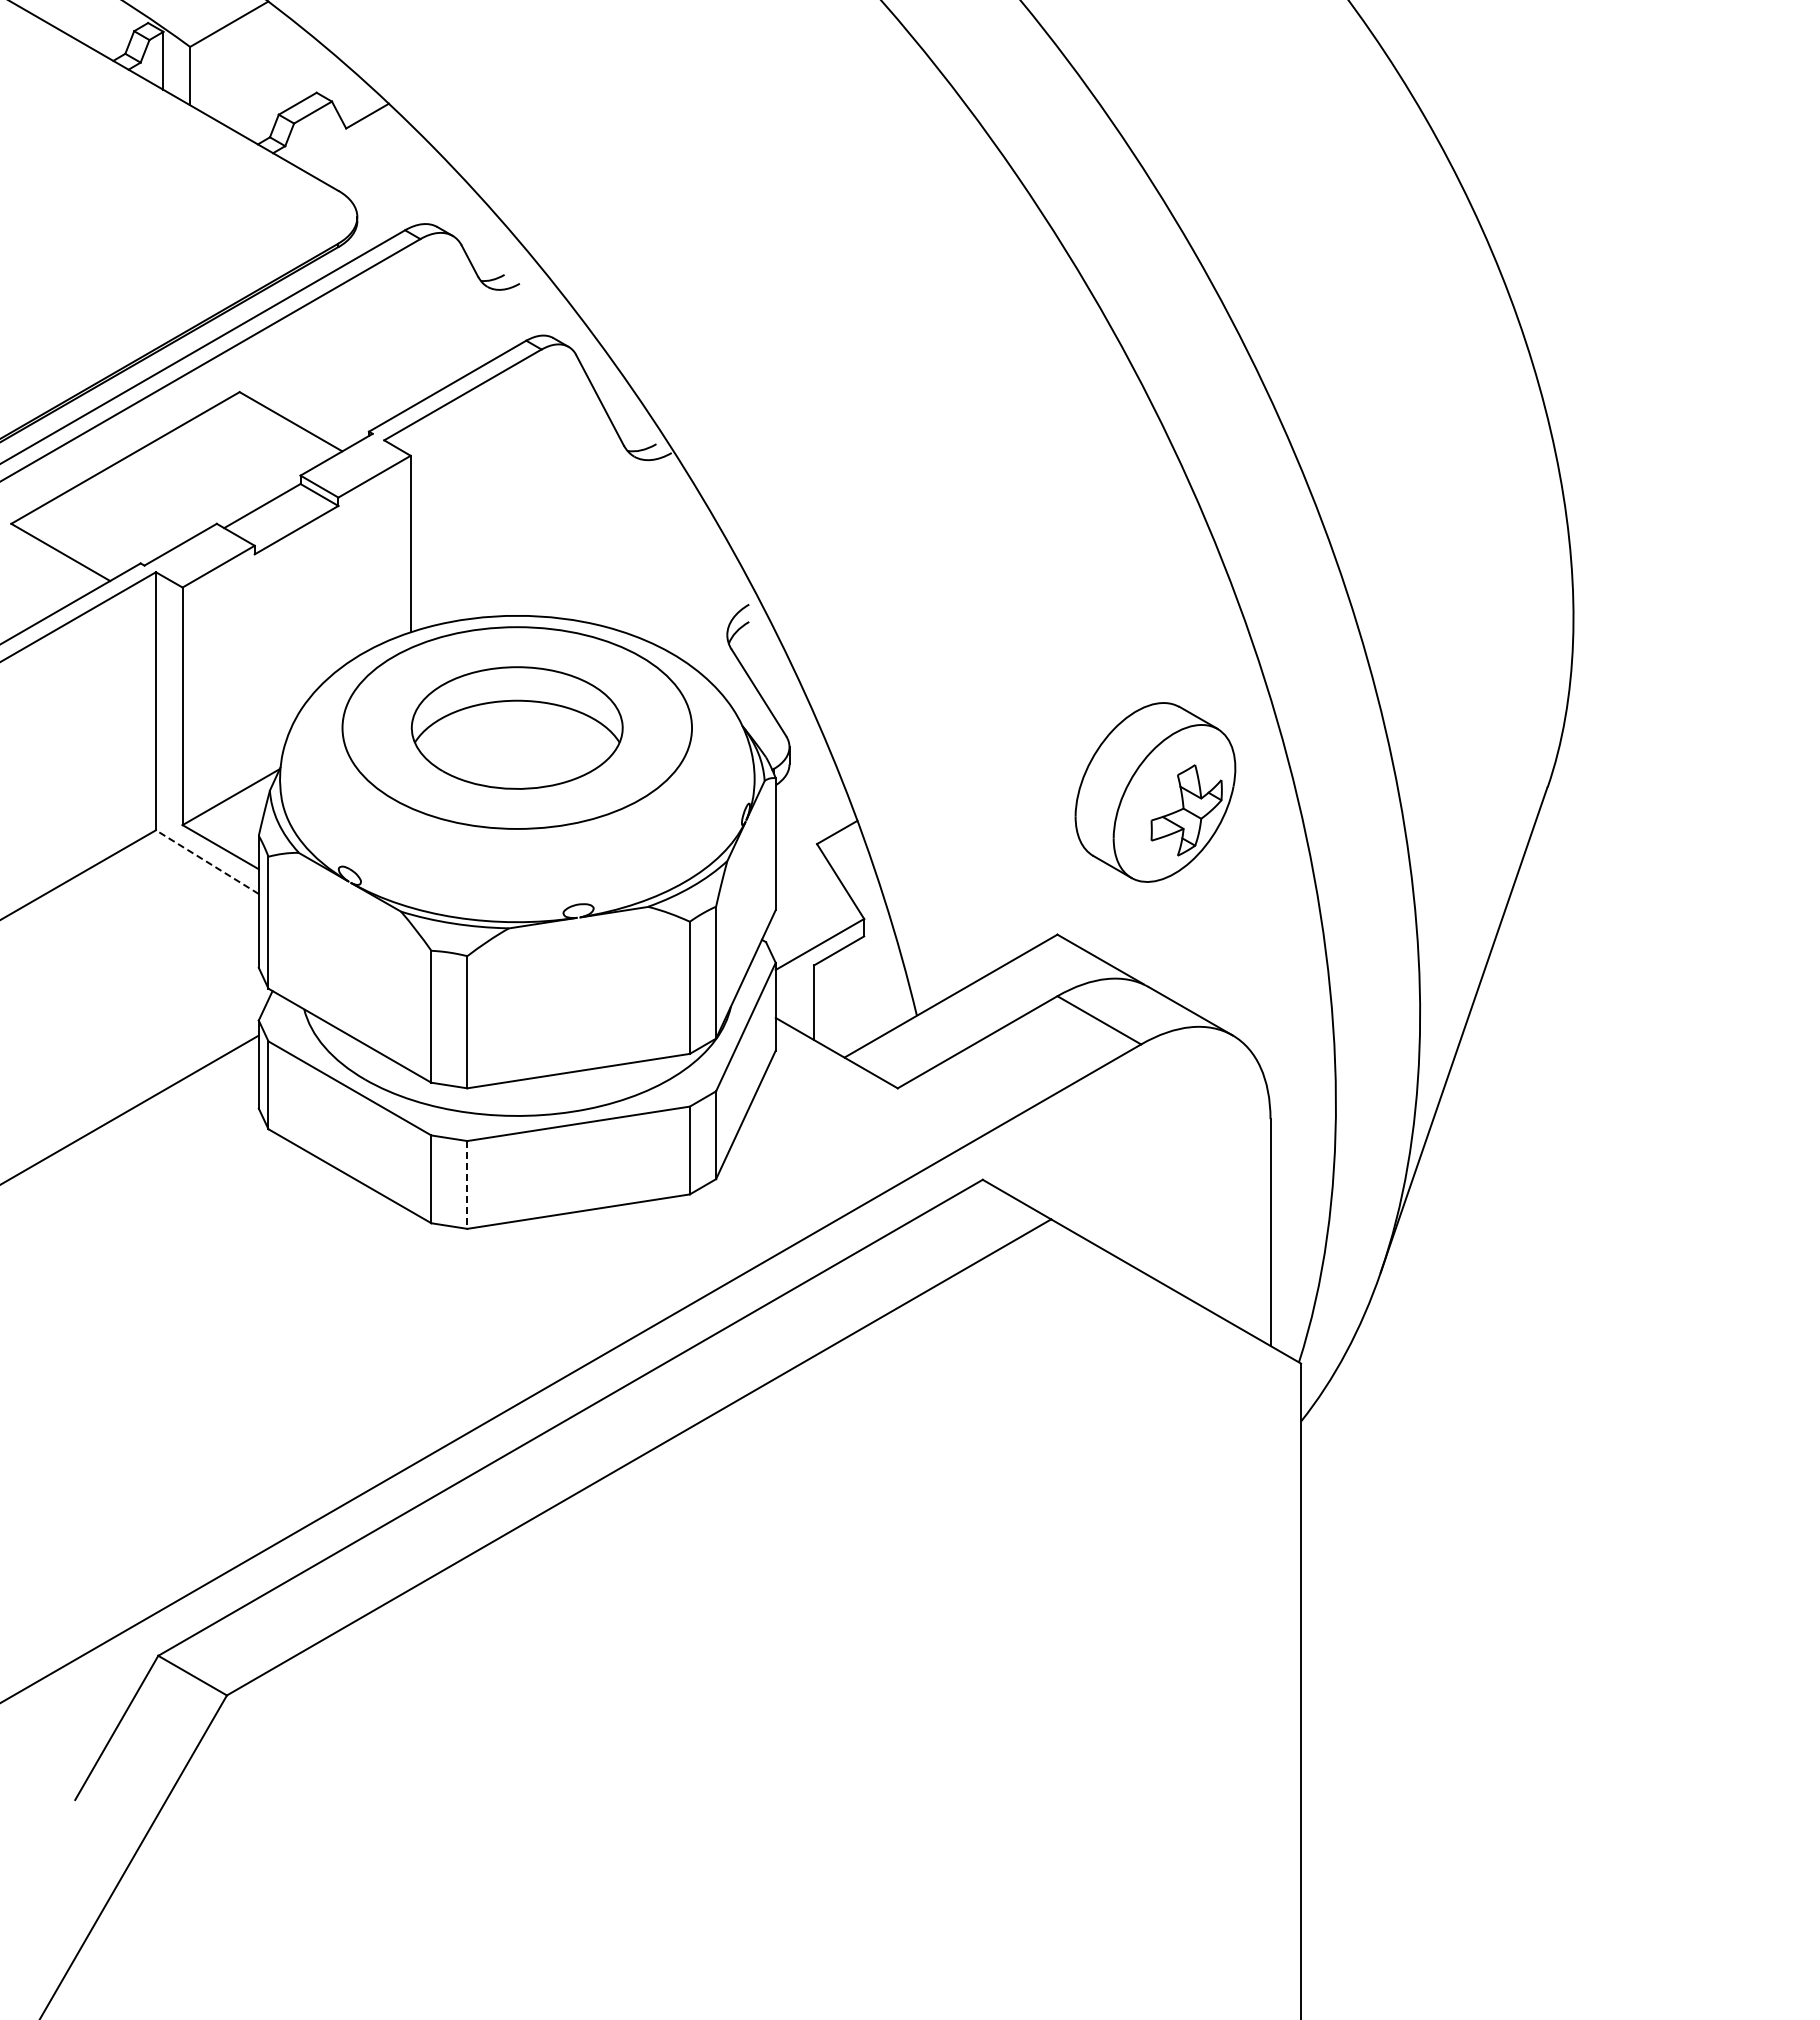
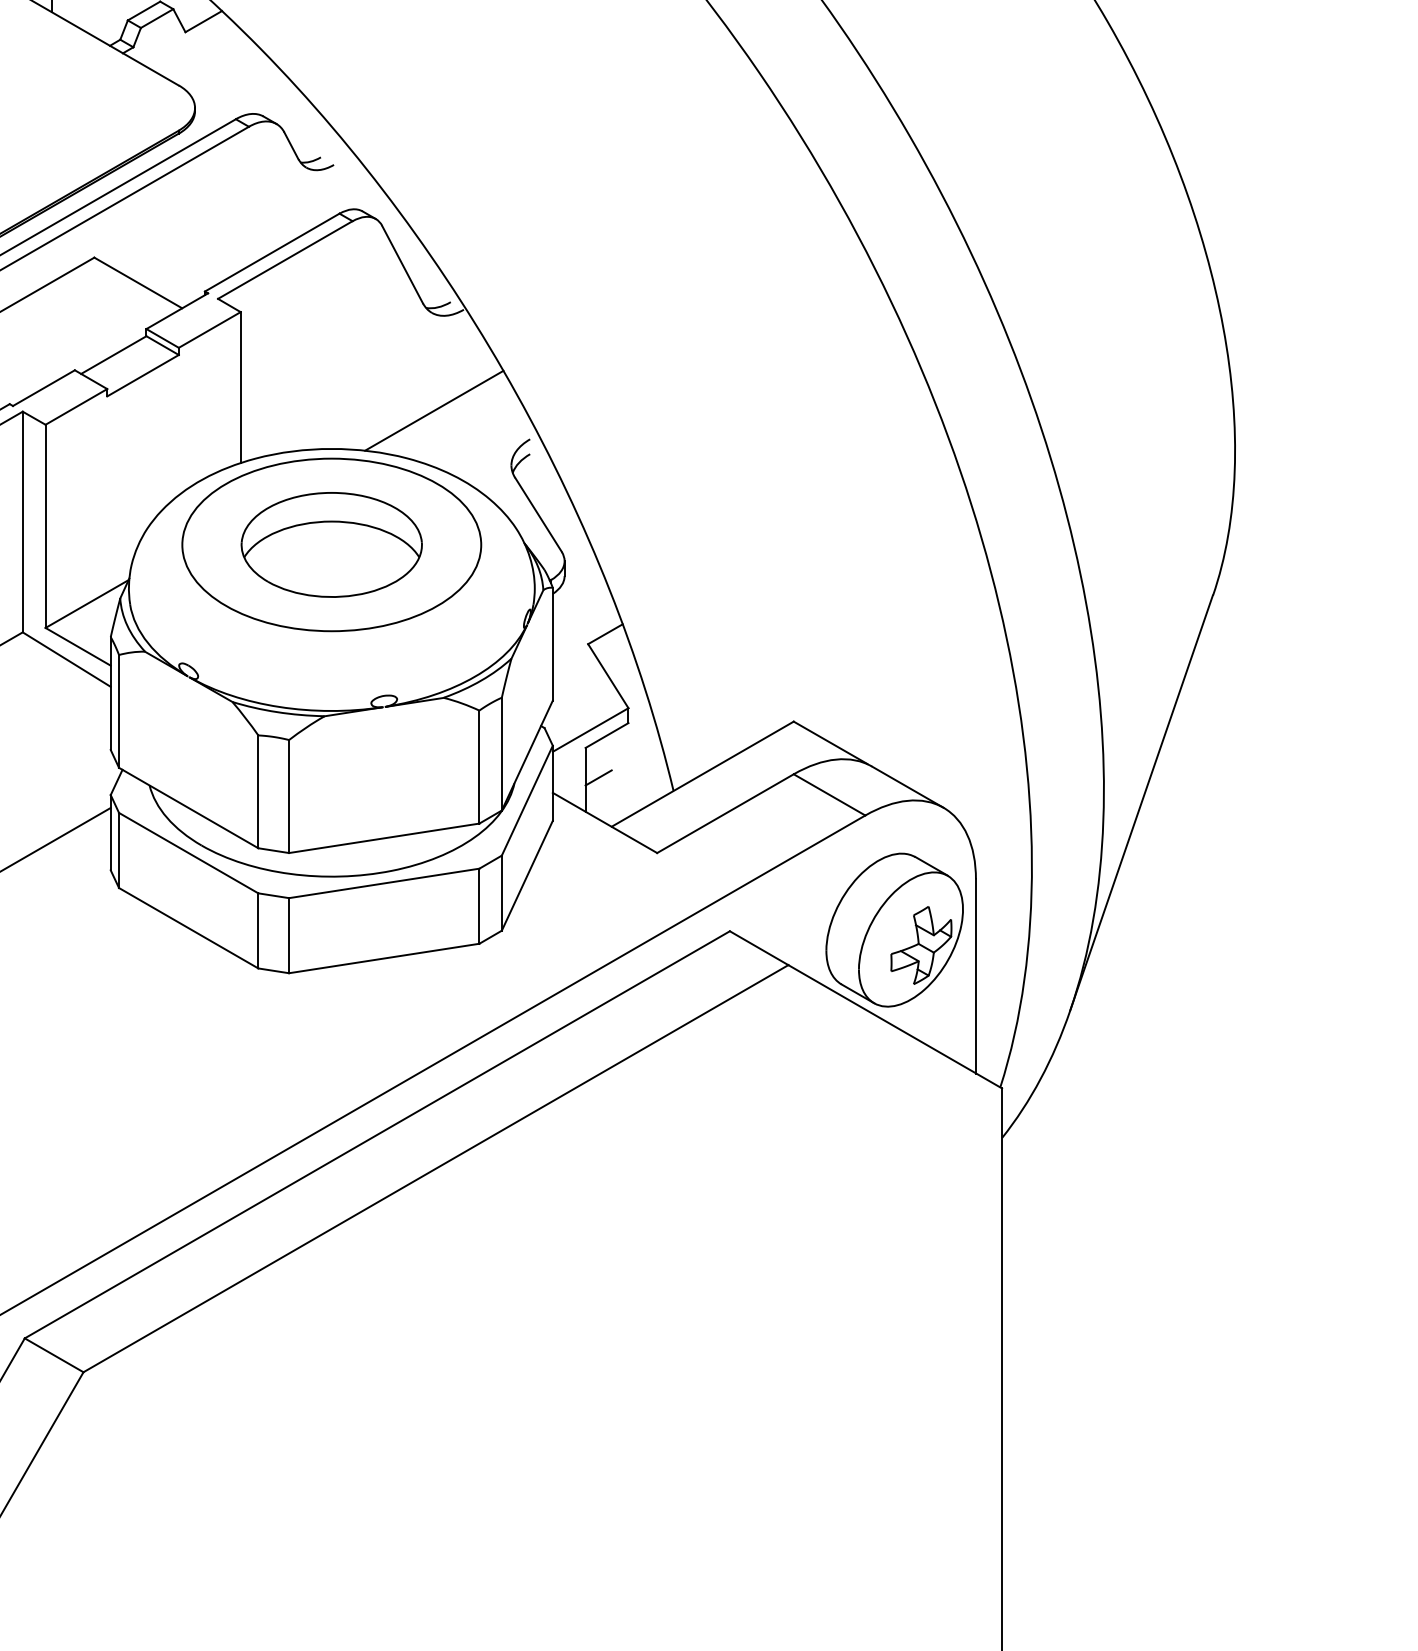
line: (637, 570) -> (434, 410), added
part: (1155, 792) -> (894, 930), moved
line: (206, 861) -> (66, 659), dashed -> solid
line: (829, 1000) -> (598, 777), added
line: (467, 1184) -> (289, 935), dashed -> solid

